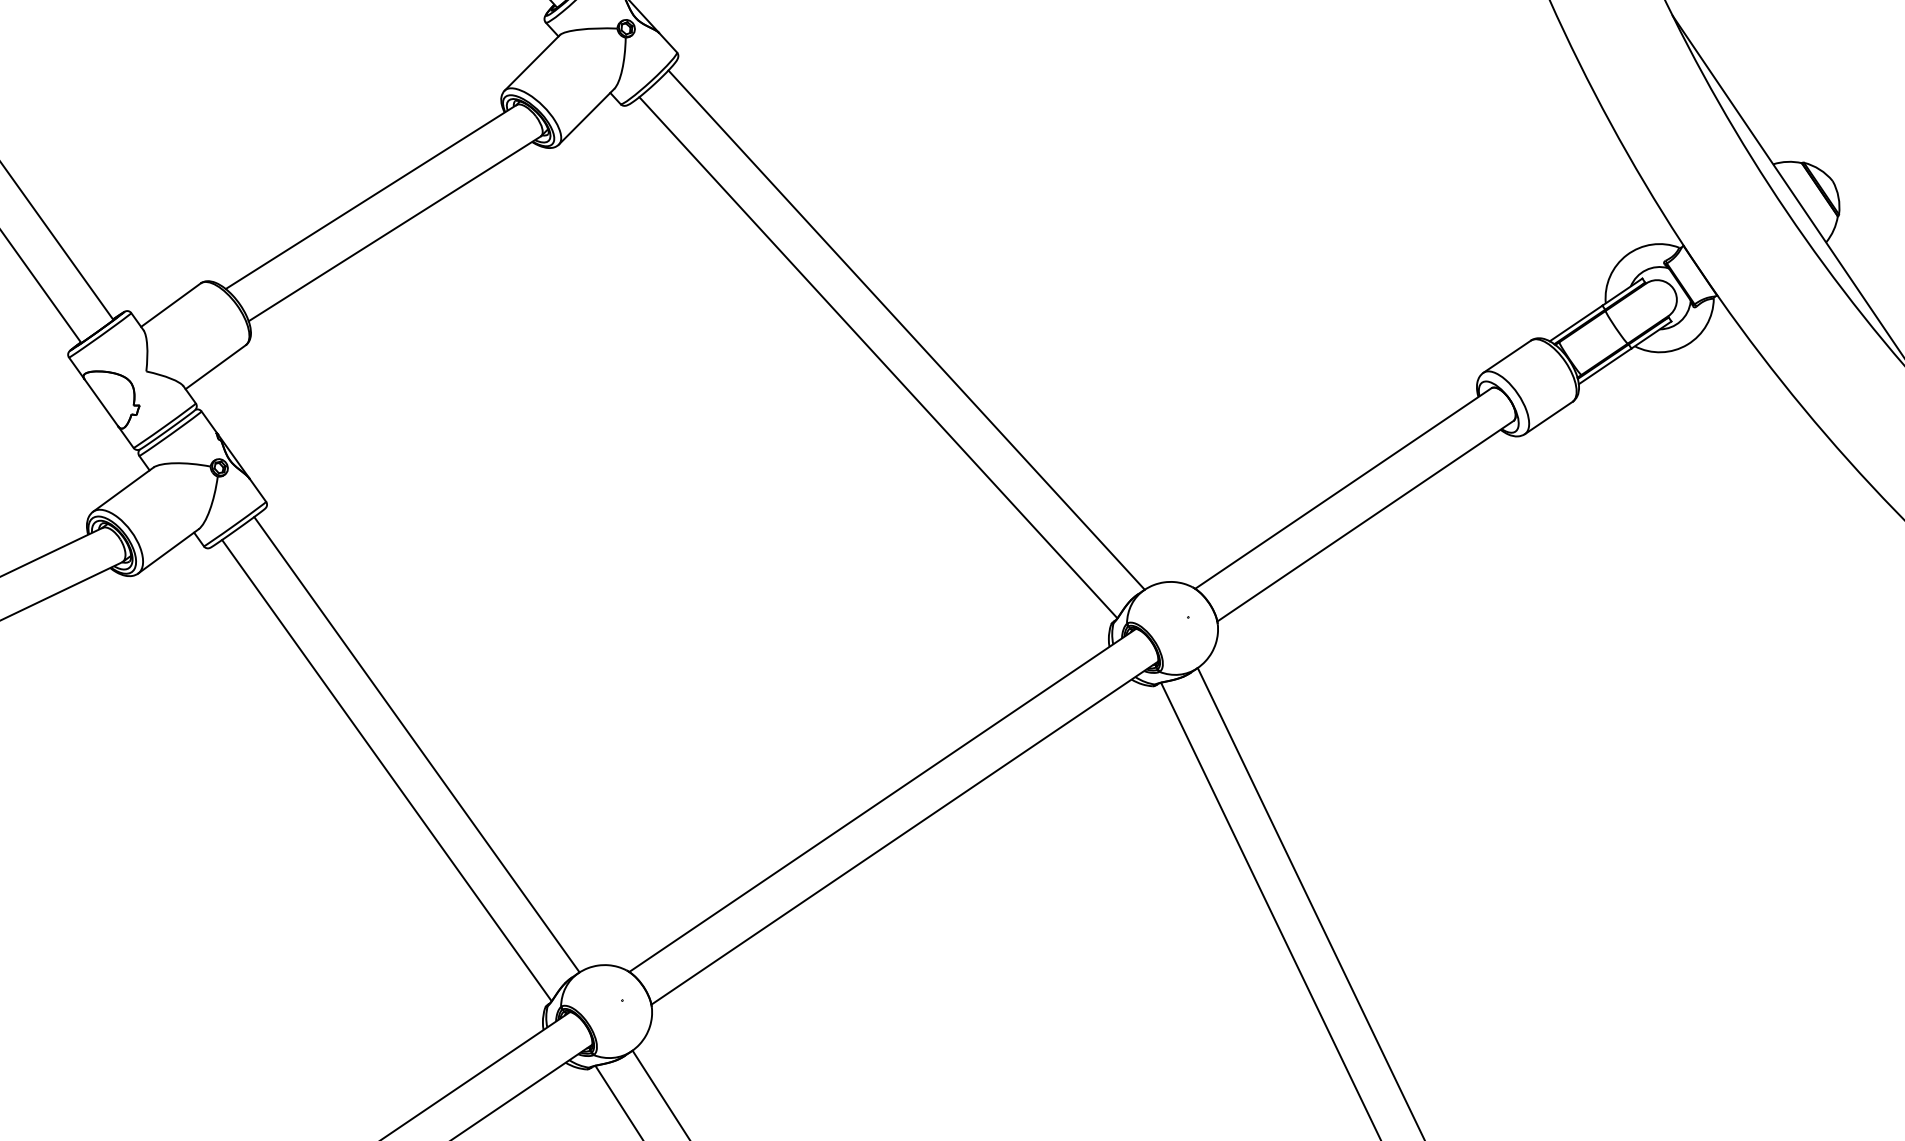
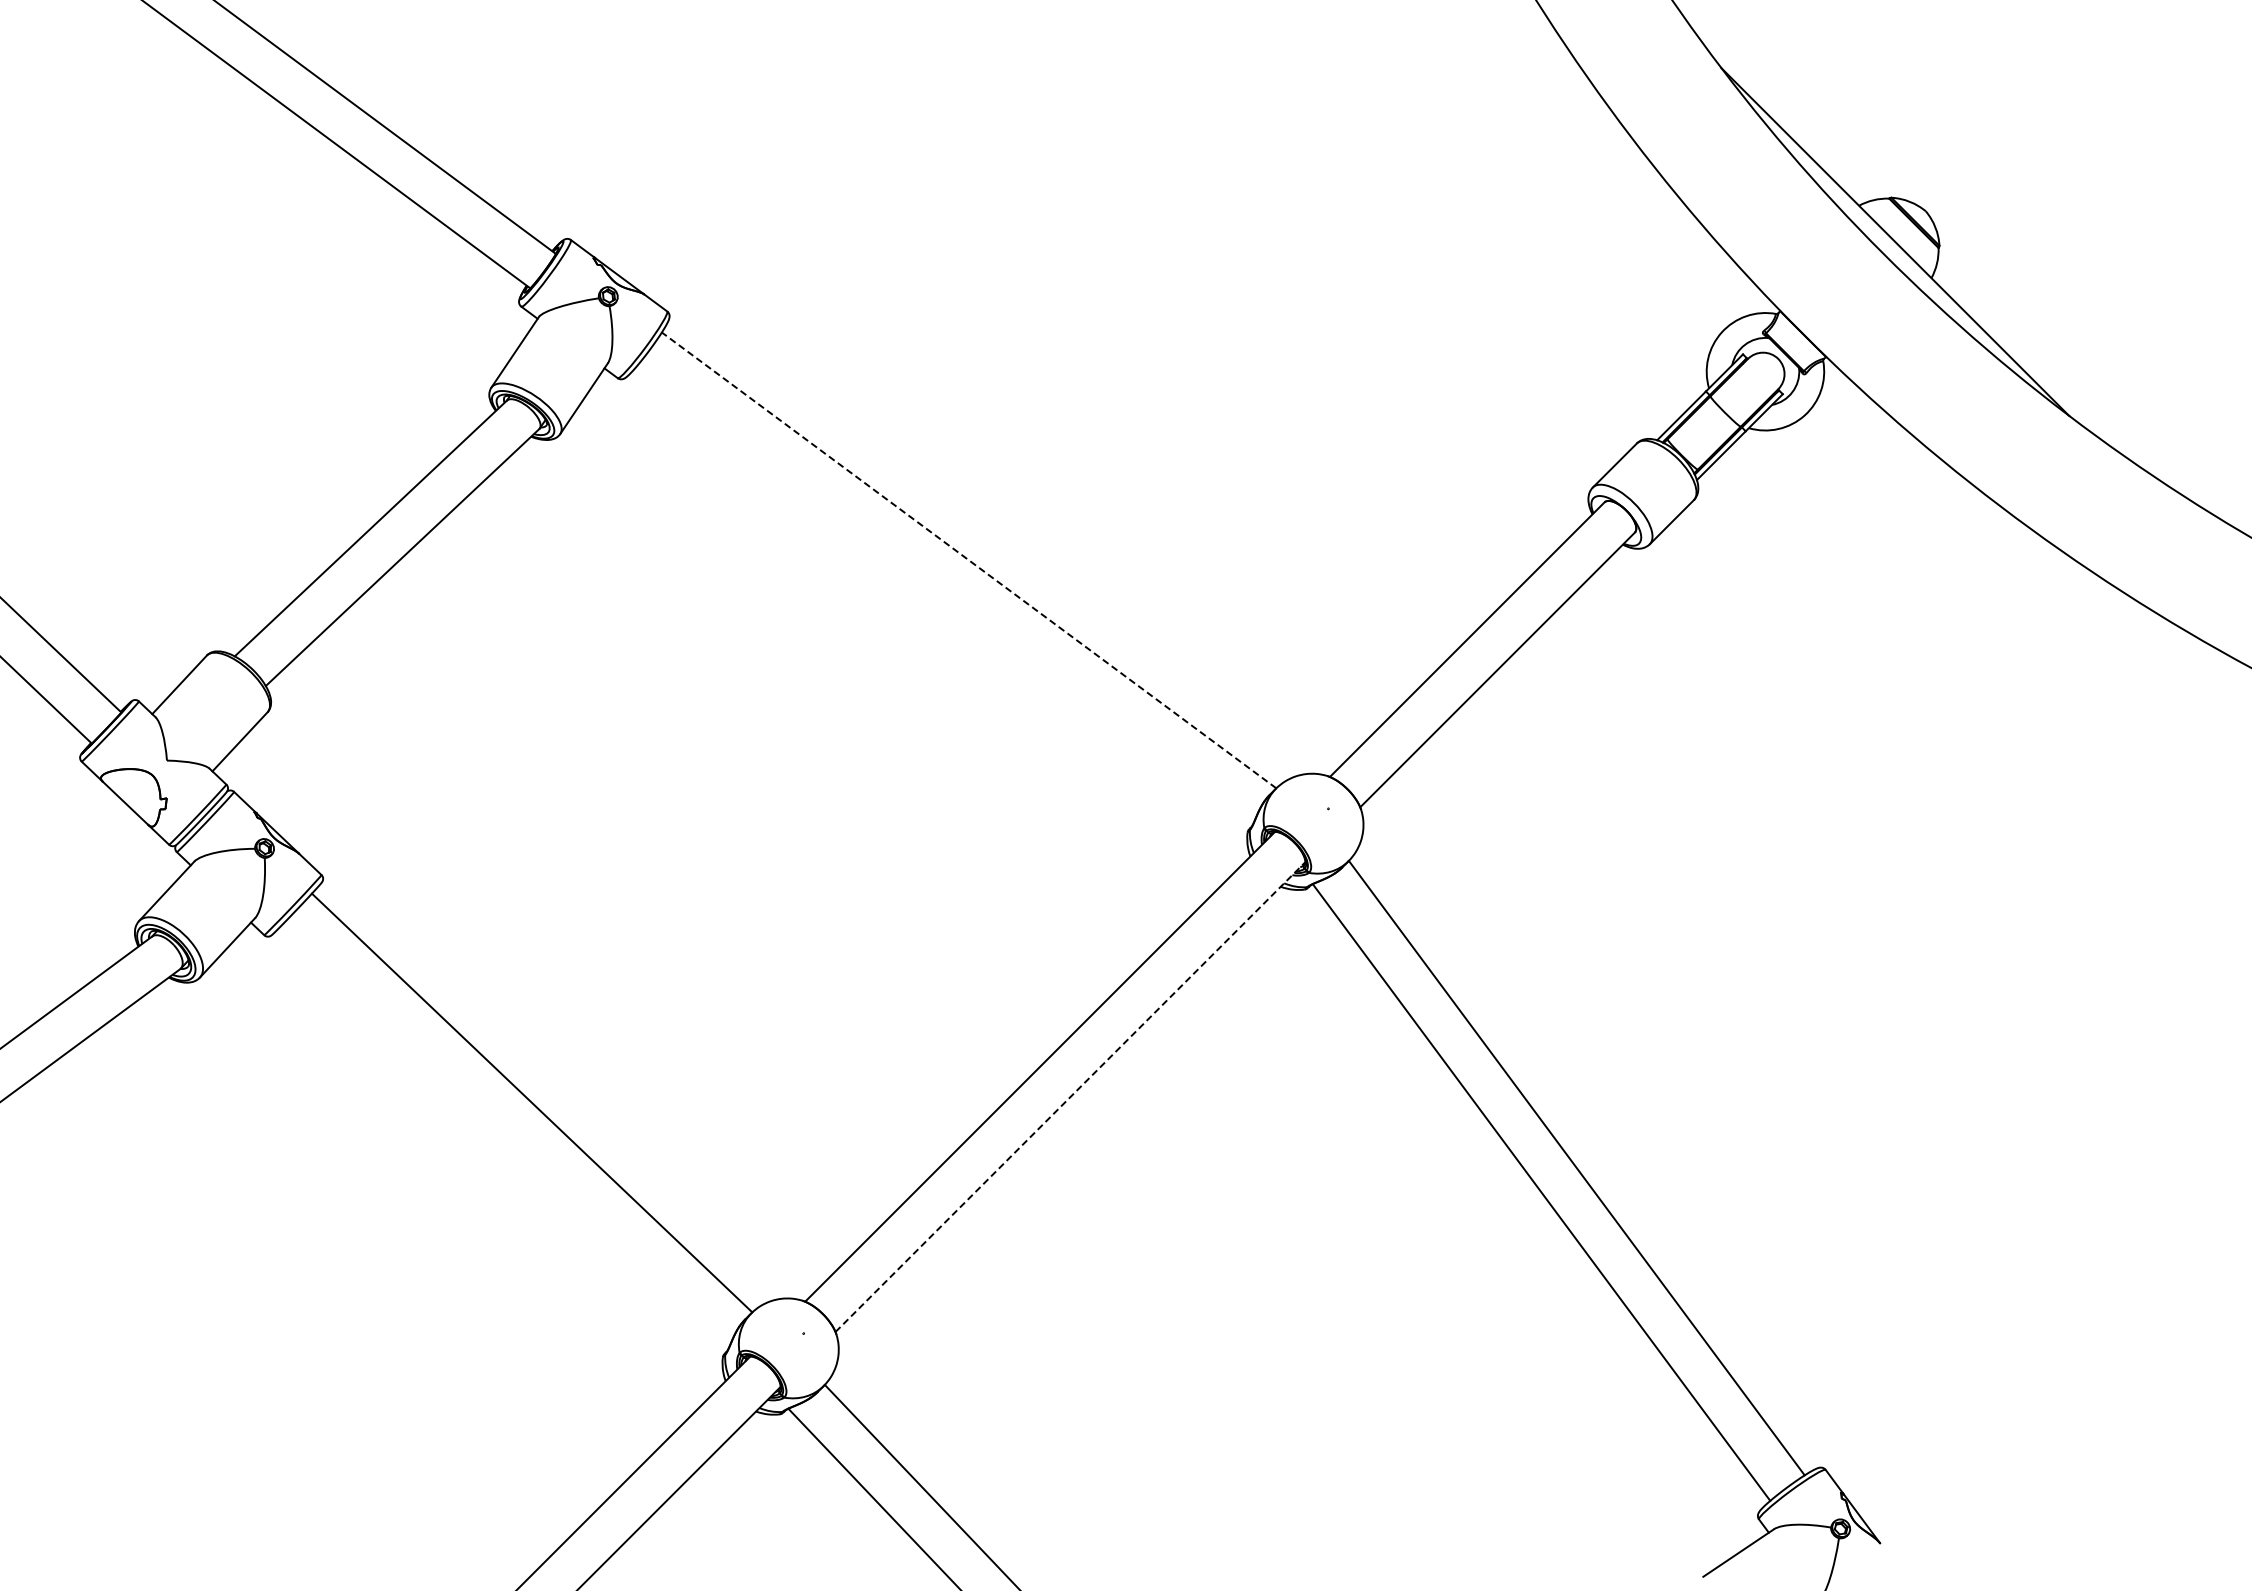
line: (906, 330) -> (969, 560), solid -> dashed
line: (878, 357) -> (944, 595), removed
line: (387, 770) -> (505, 1136), removed
line: (904, 832) -> (1070, 1096), solid -> dashed

